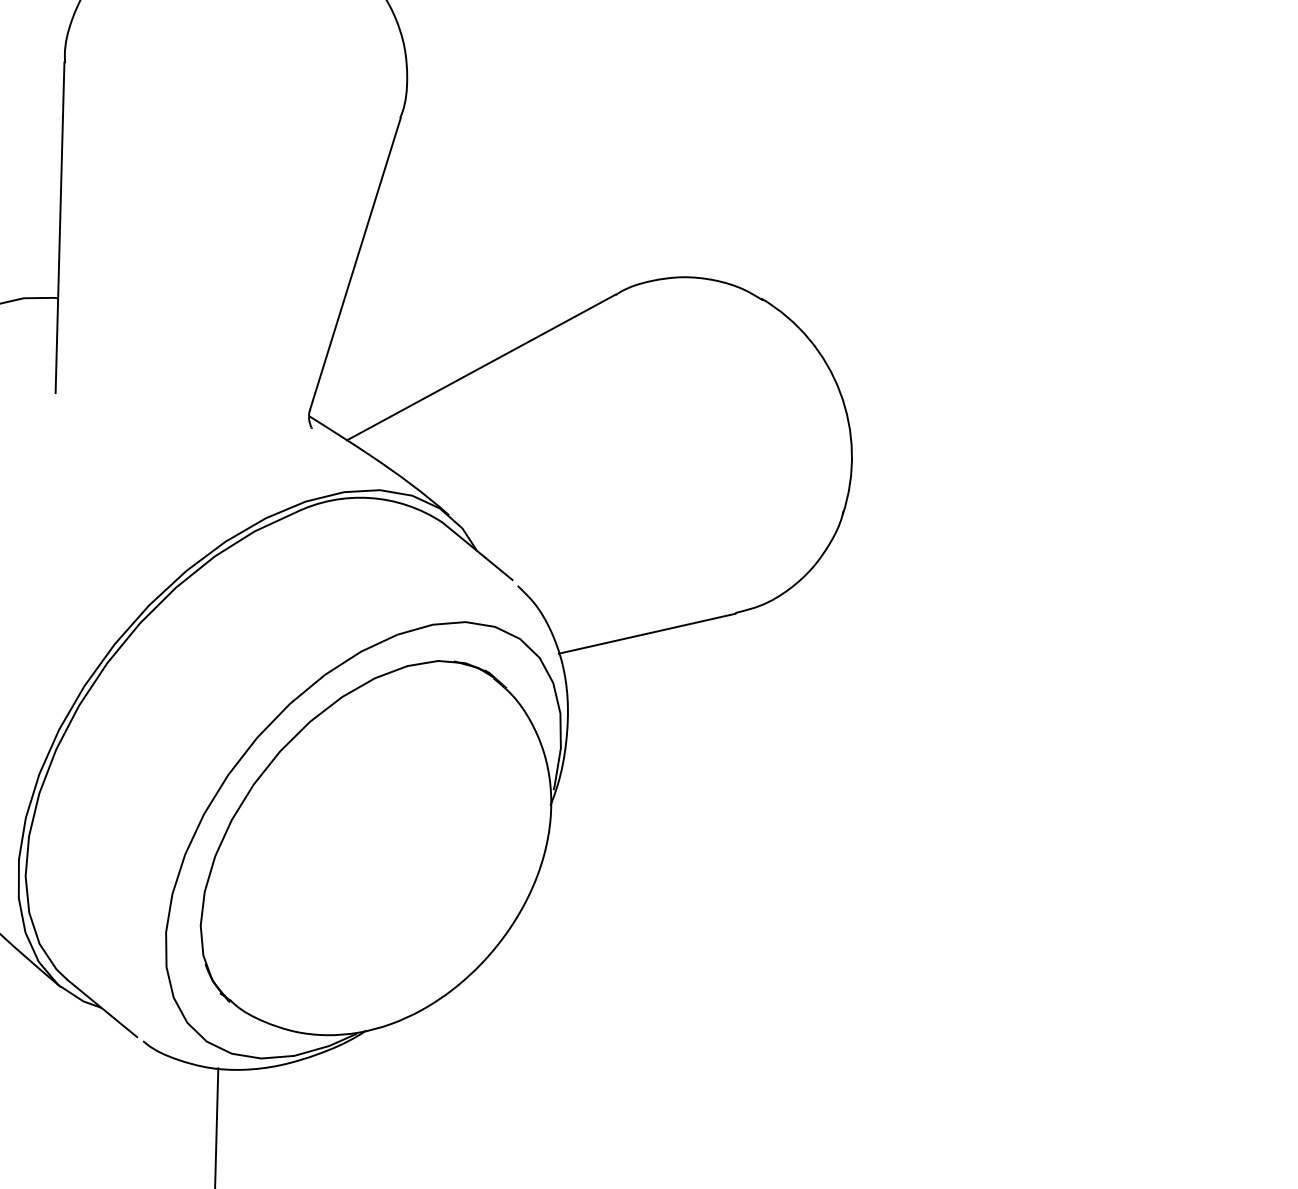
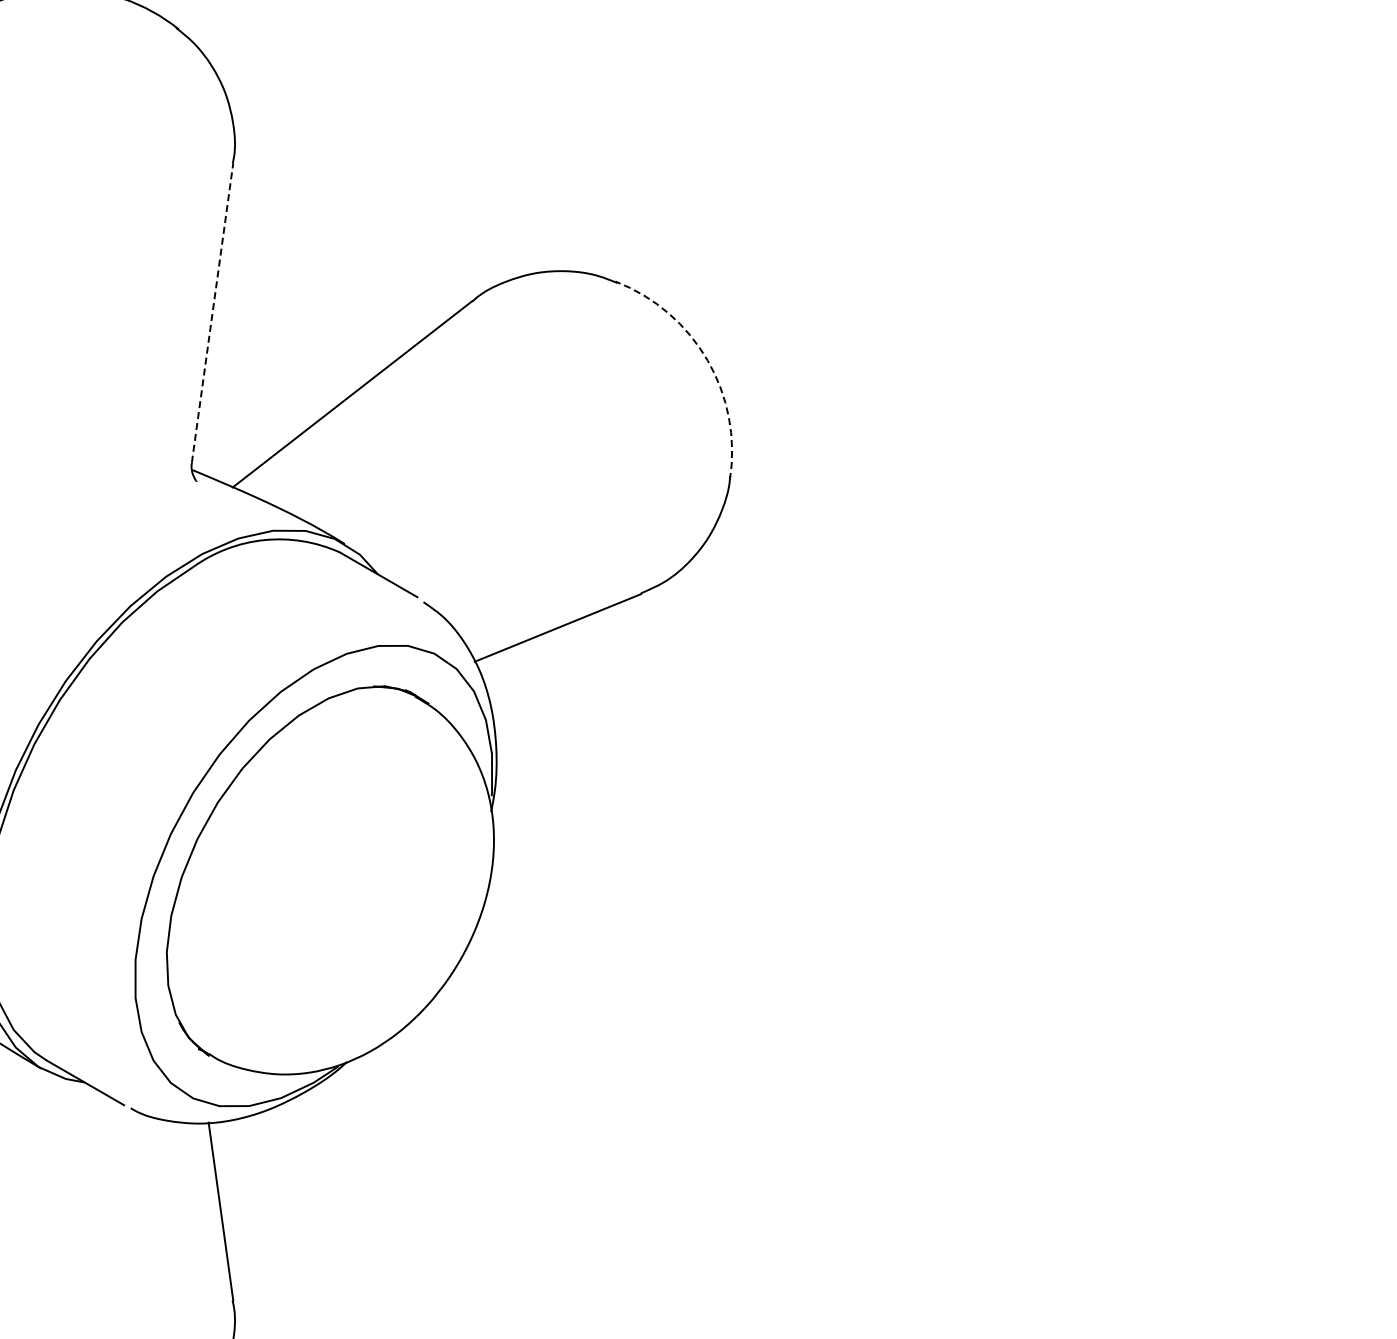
line: (355, 263) -> (212, 312), solid -> dashed
arc: (840, 392) -> (707, 360), solid -> dashed

